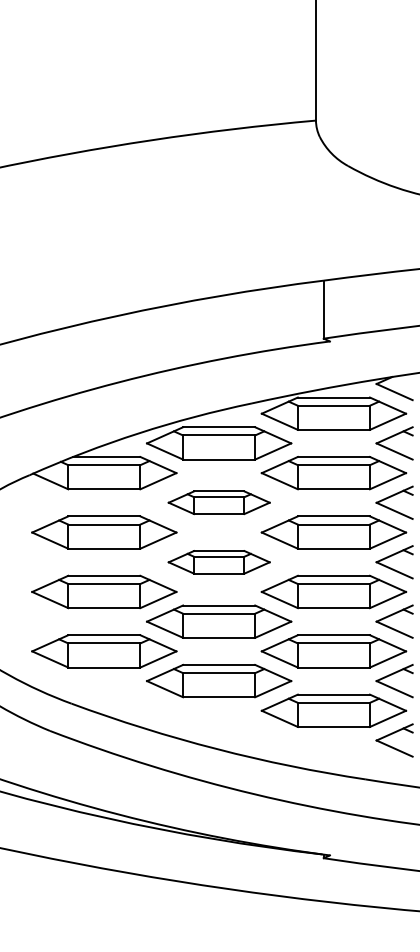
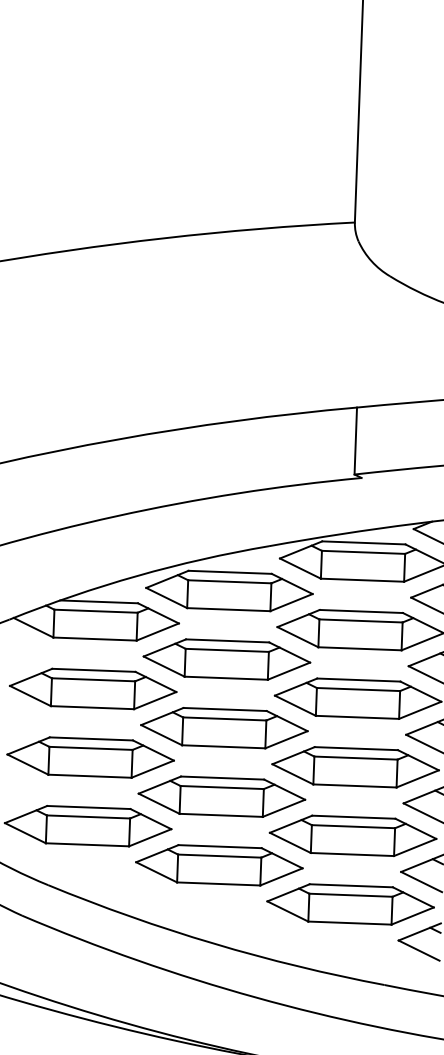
part: (219, 502) -> (227, 659), size x1.43
part: (219, 562) -> (224, 728), size x1.43

